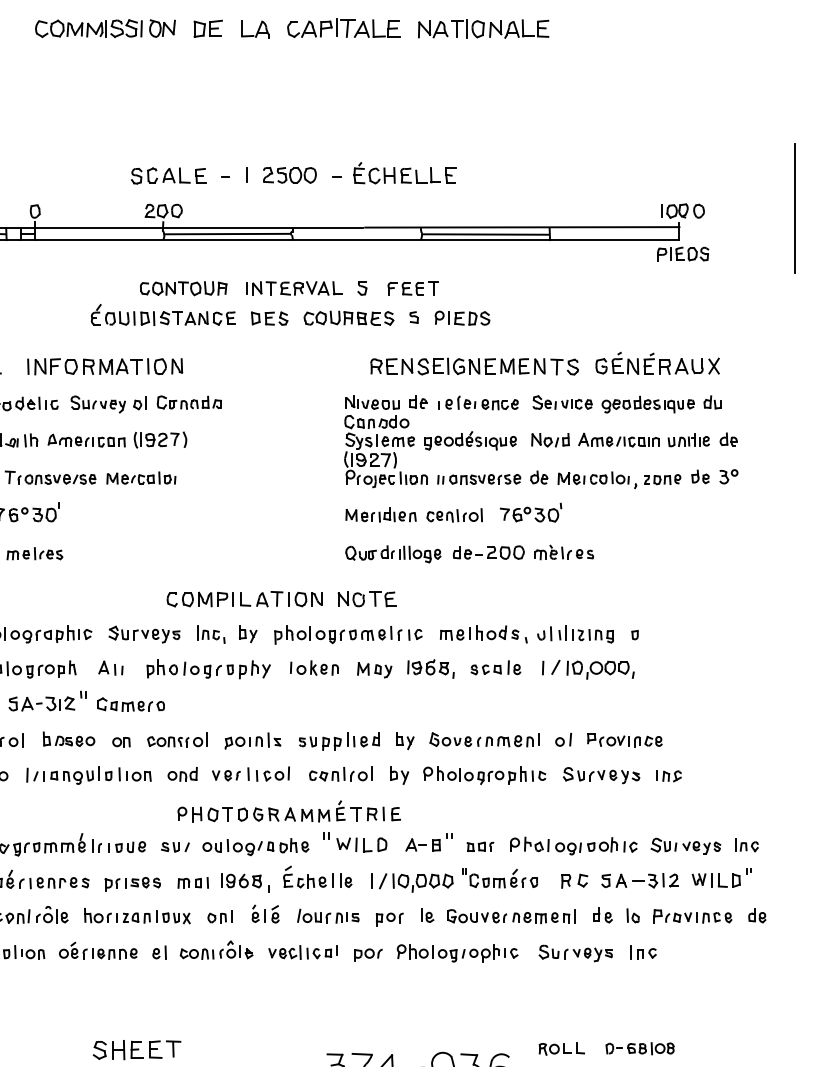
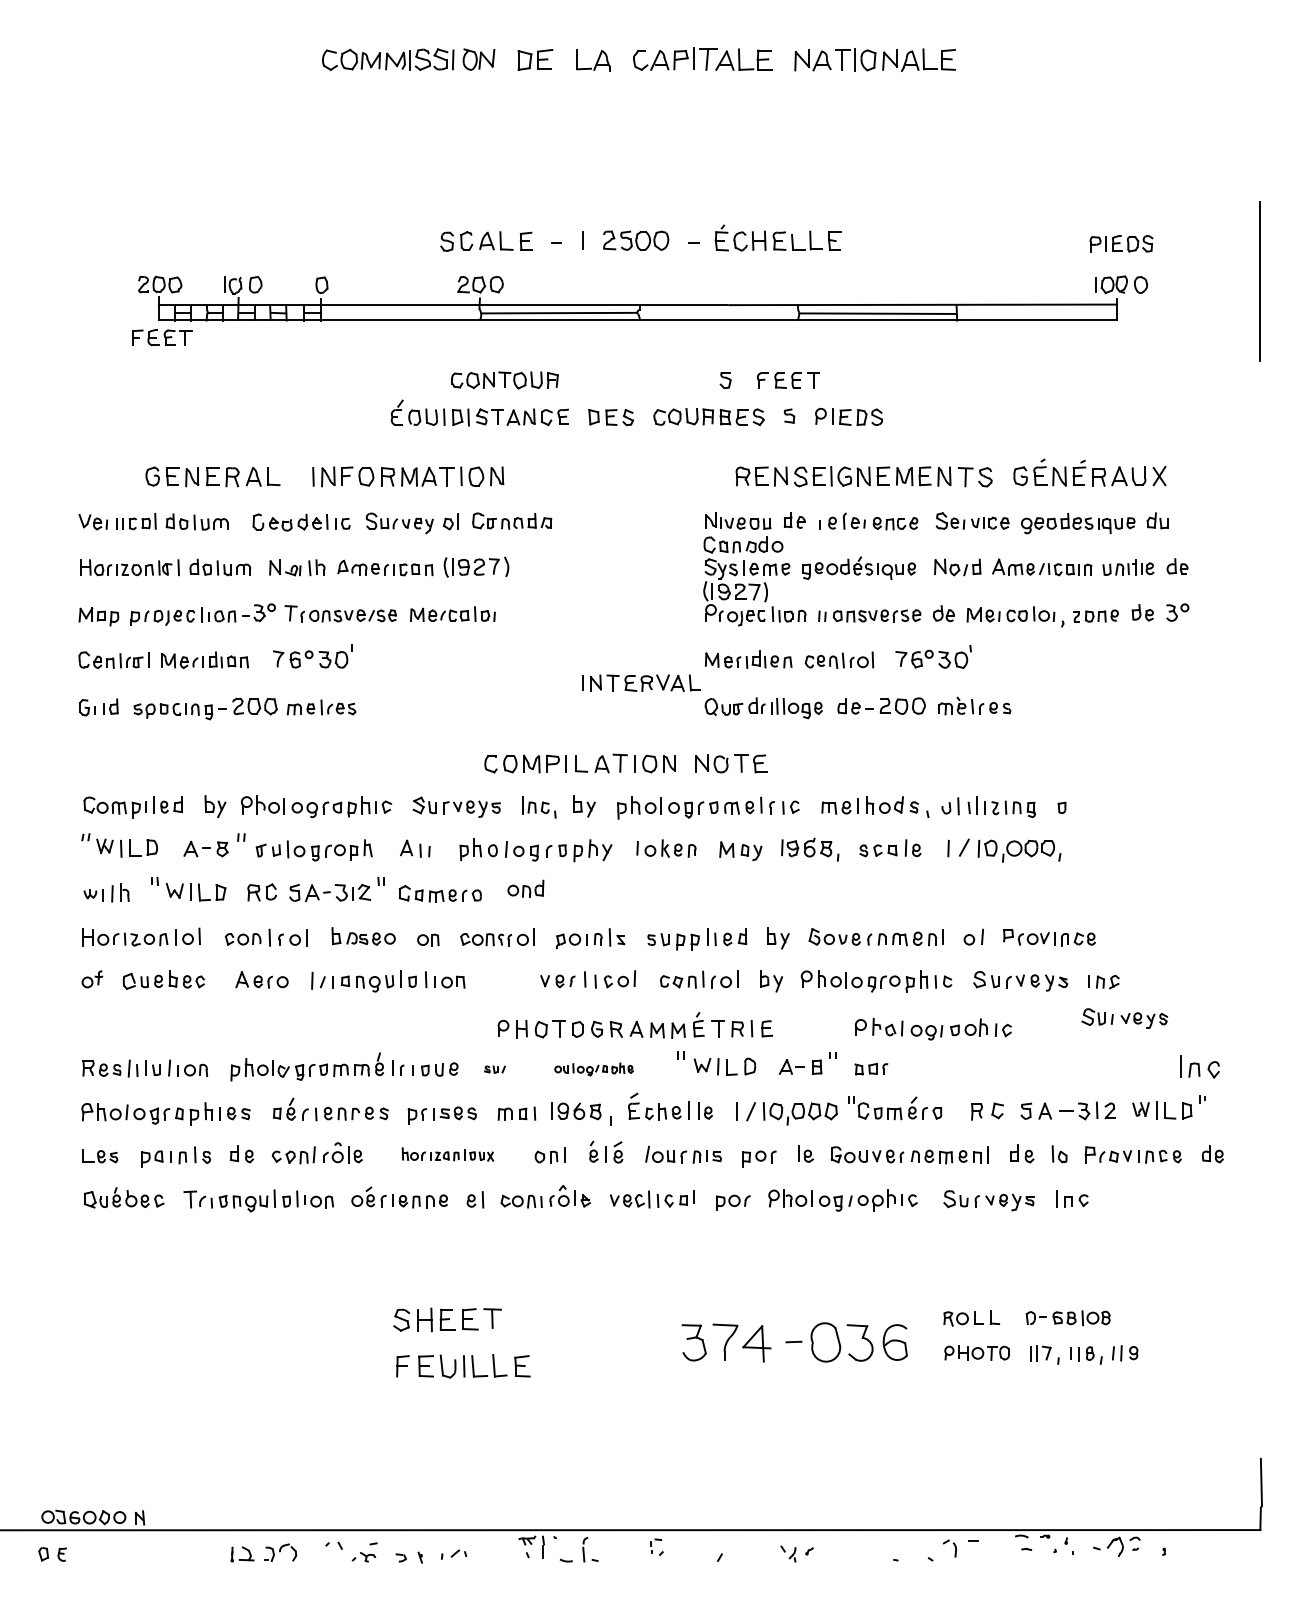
part: (683, 253) -> (1121, 243), moved
part: (294, 287) -> (641, 682), moved
part: (182, 774) -> (525, 888), moved
part: (746, 844) -> (1199, 1066), size x1.4
part: (573, 846) -> (933, 1029), moved
part: (685, 846) -> (1124, 1018), moved
part: (175, 847) -> (494, 1069), size x0.6
part: (255, 847) -> (593, 1069), size x0.6
part: (136, 915) -> (447, 1154), size x0.7

